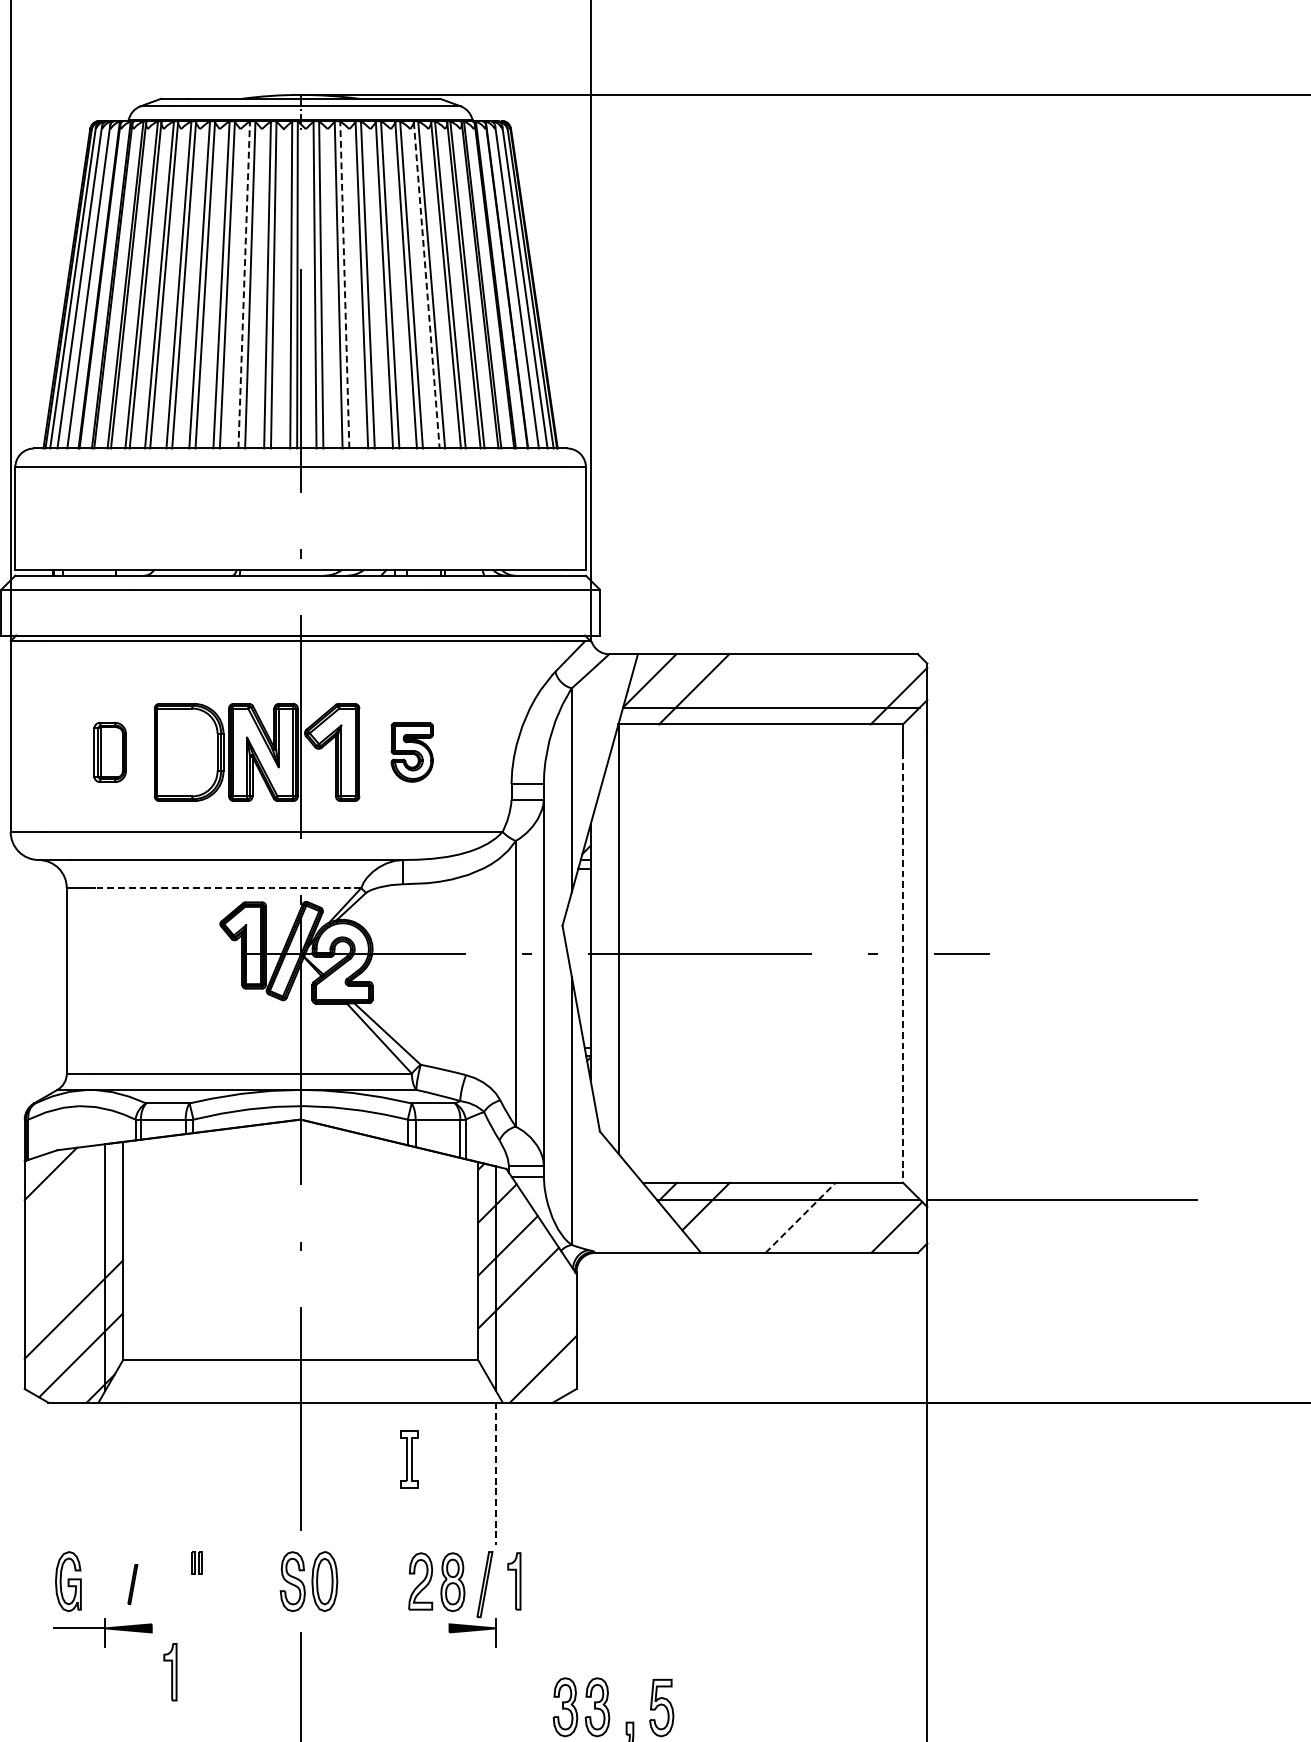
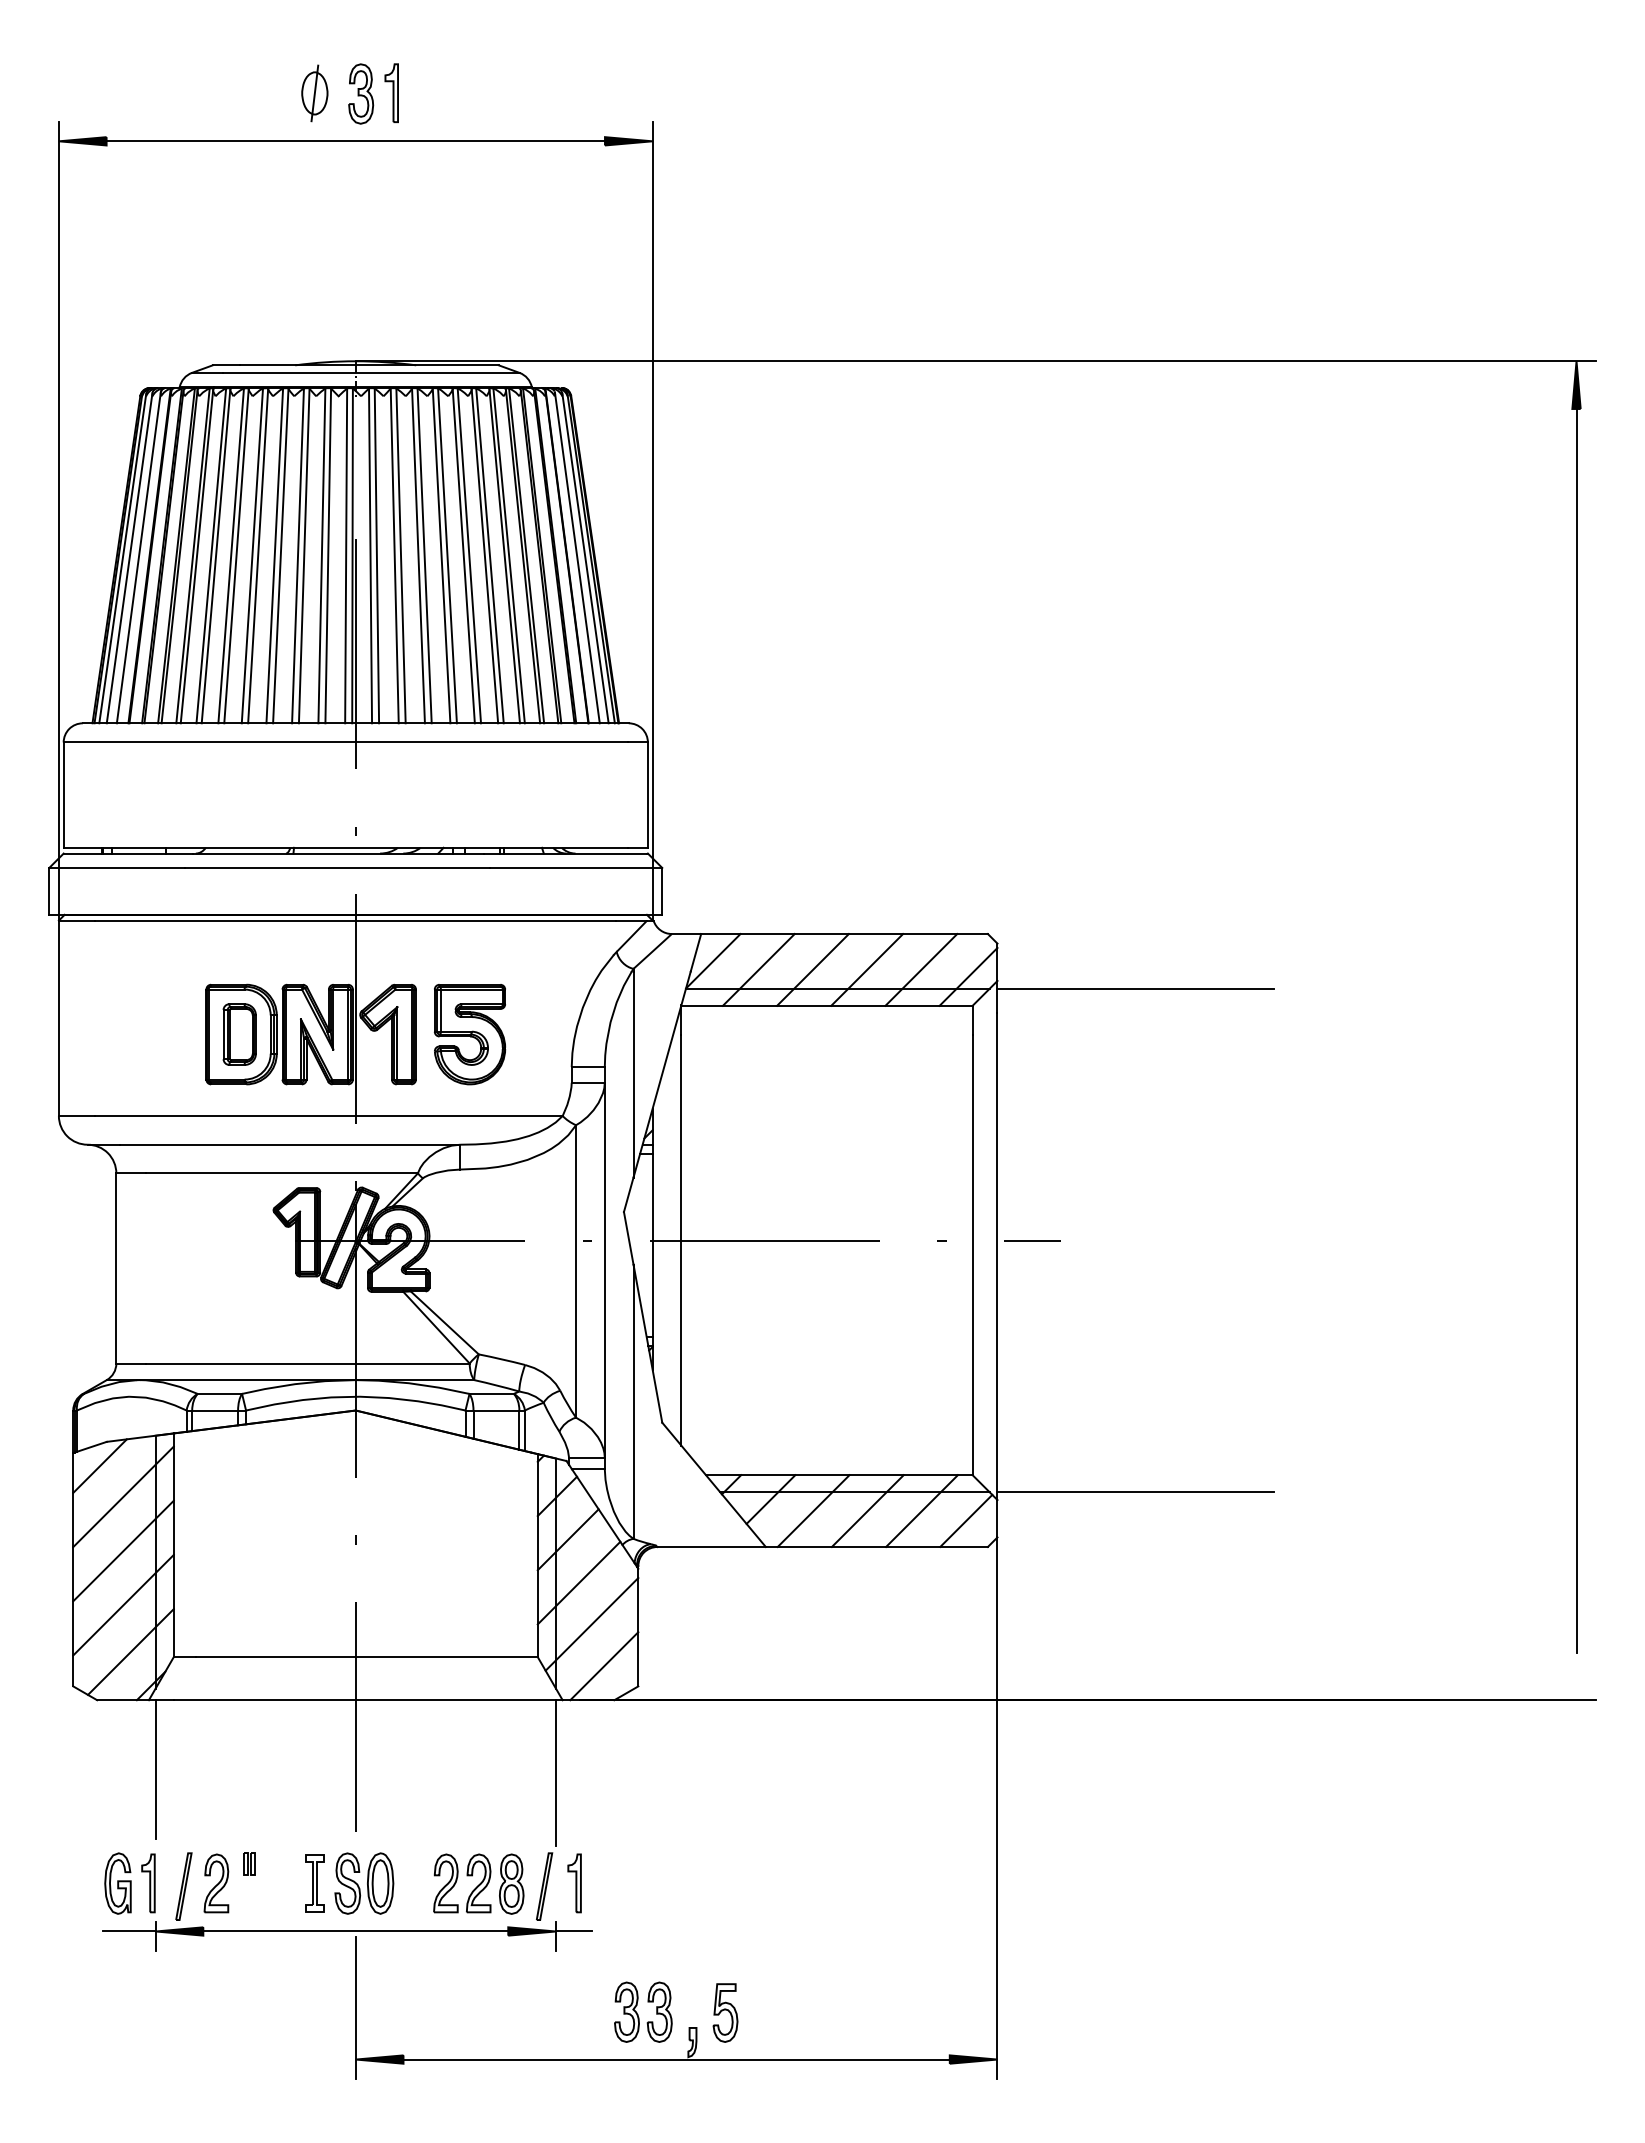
line: (244, 284) -> (298, 555), dashed -> solid
line: (345, 284) -> (401, 555), dashed -> solid
line: (426, 285) -> (484, 556), dashed -> solid
line: (746, 688) -> (812, 969), added
line: (800, 688) -> (867, 969), added
line: (853, 688) -> (921, 969), added
line: (1062, 707) -> (1135, 988), added
part: (109, 752) -> (239, 1034), moved
part: (411, 752) -> (469, 1034), size x1.67
line: (228, 888) -> (281, 1173), dashed -> solid
line: (902, 968) -> (972, 1255), dashed -> solid
line: (73, 1203) -> (123, 1496), added
line: (747, 1217) -> (813, 1510), added
line: (853, 1217) -> (921, 1510), added
line: (800, 1218) -> (867, 1511), dashed -> solid
line: (73, 1256) -> (123, 1550), added
line: (530, 1328) -> (591, 1624), added
part: (408, 1459) -> (314, 1883), moved
line: (105, 1470) -> (155, 1769), added
line: (495, 1474) -> (555, 1773), dashed -> solid
part: (164, 1581) -> (216, 1883), added
part: (388, 1581) -> (445, 1883), added
part: (132, 1584) -> (183, 1886), size x1.67
line: (300, 1628) -> (355, 1931), added
line: (513, 1628) -> (573, 1931), added
part: (170, 1672) -> (148, 1883), moved

